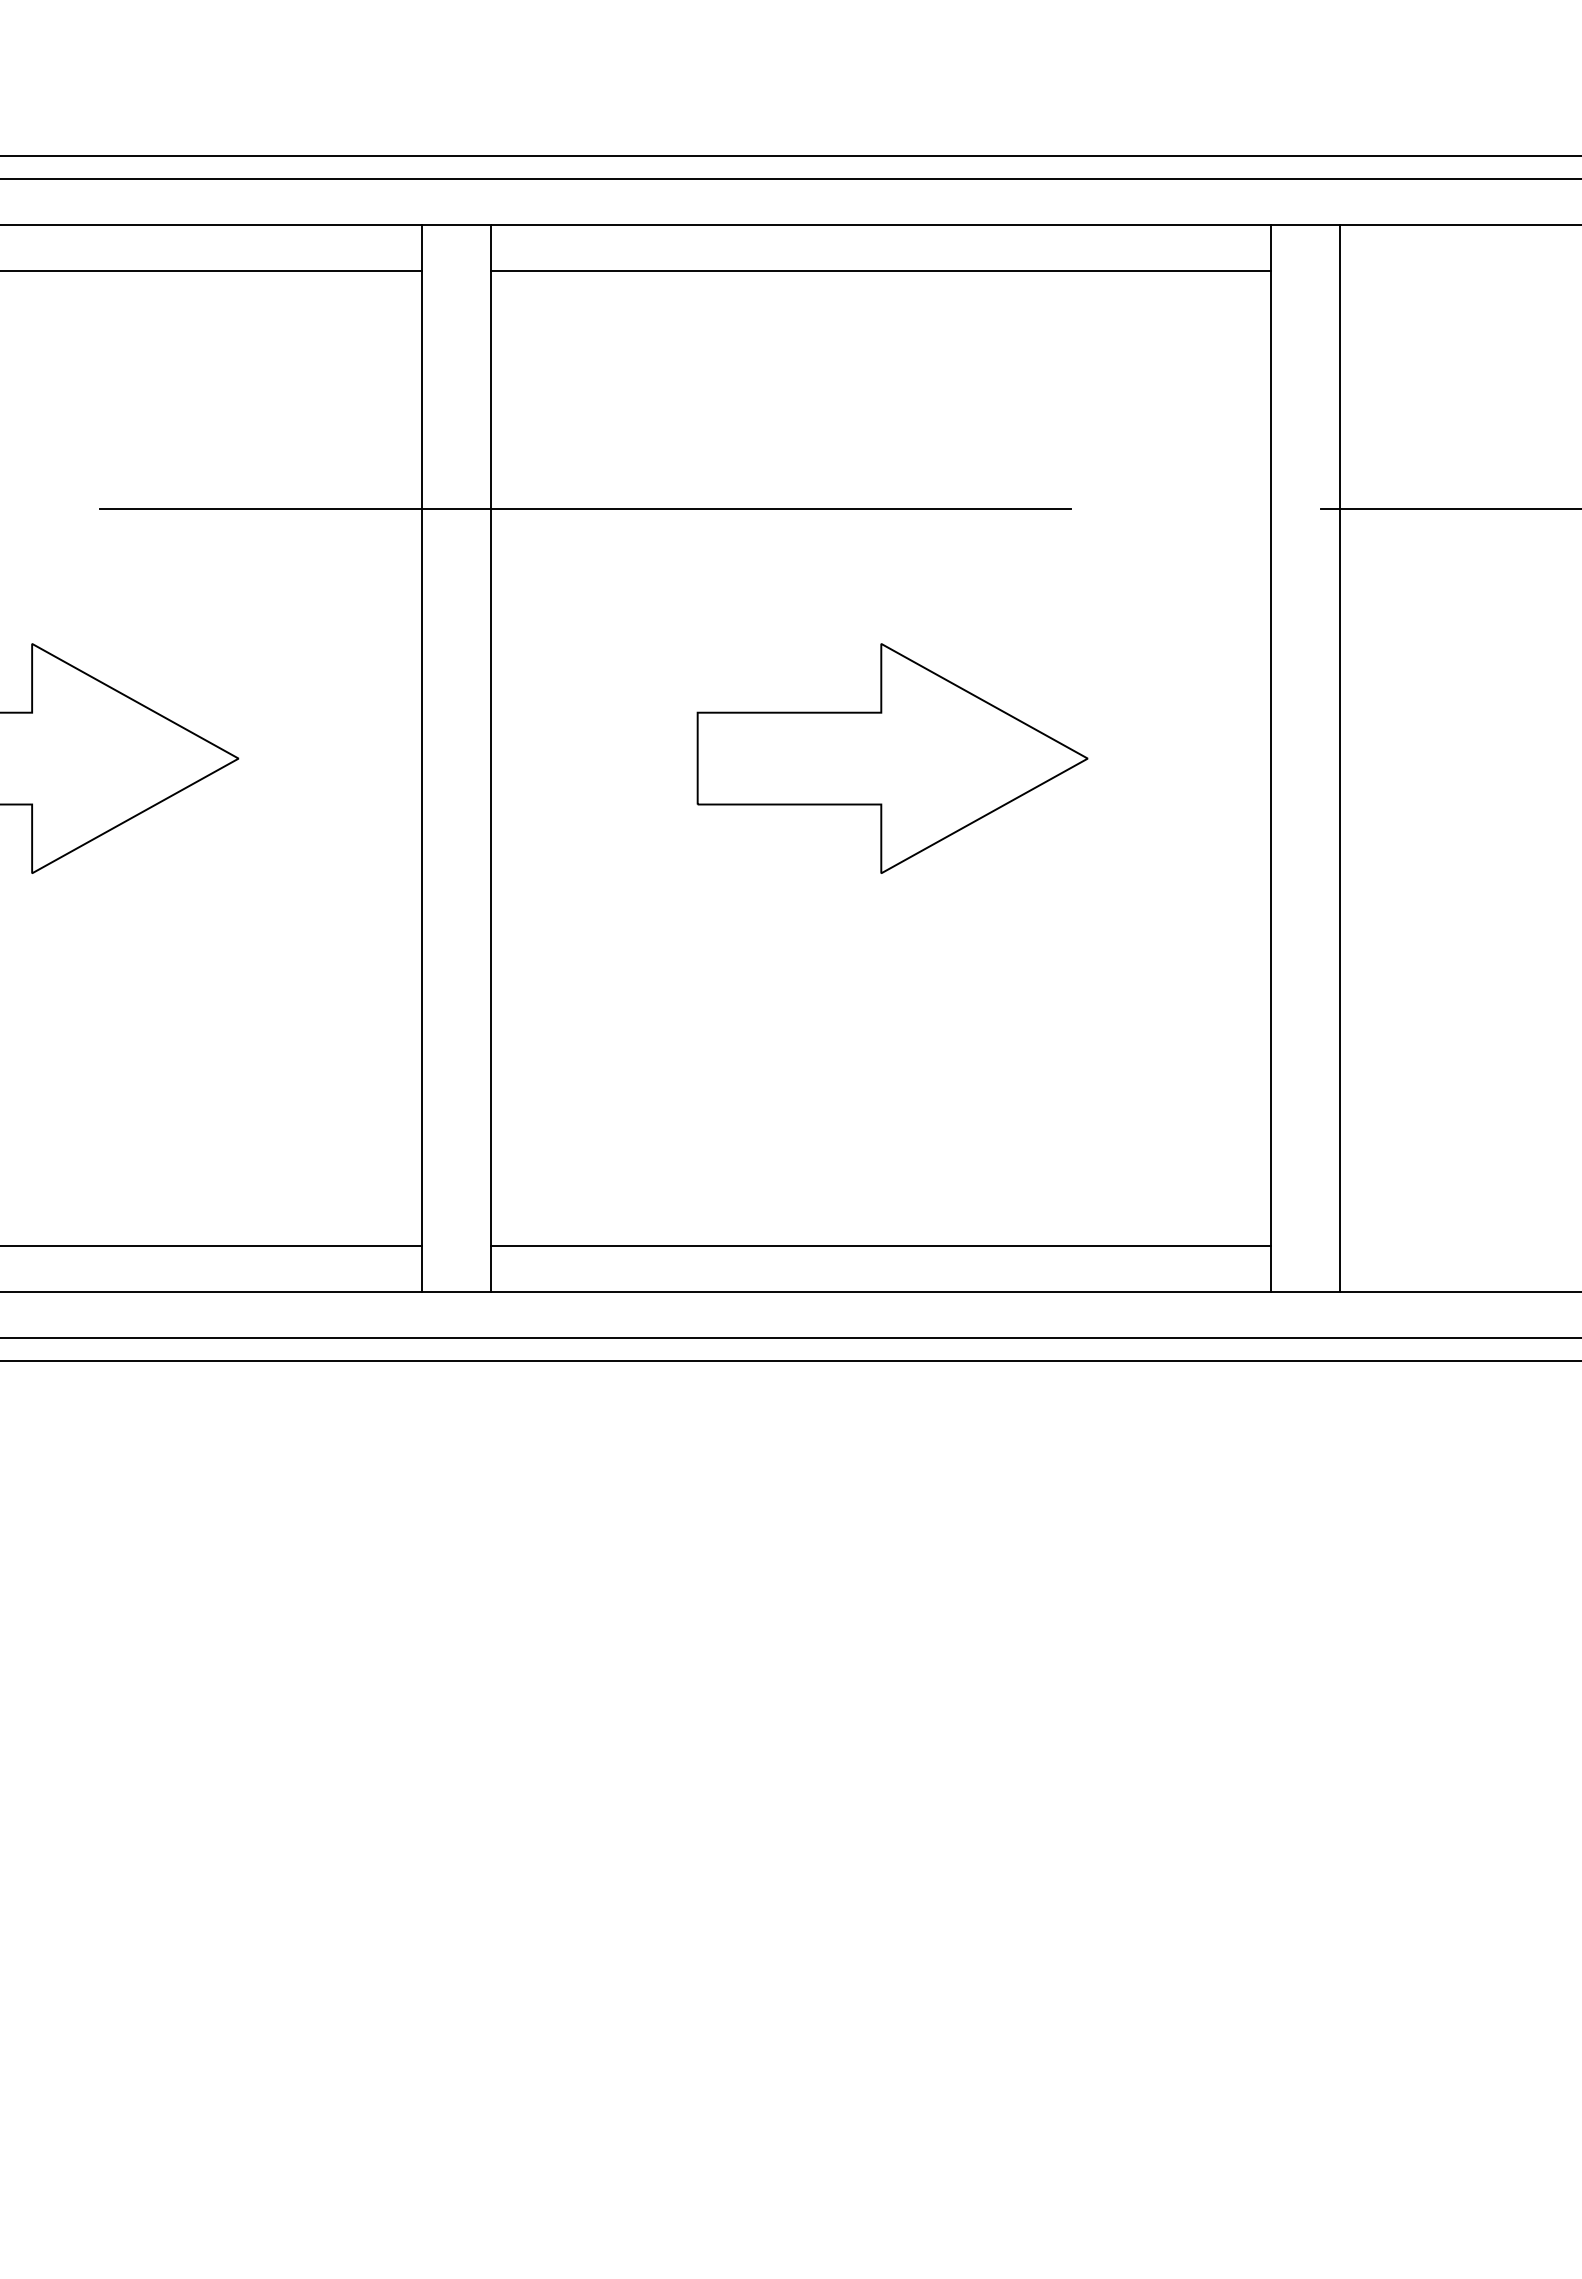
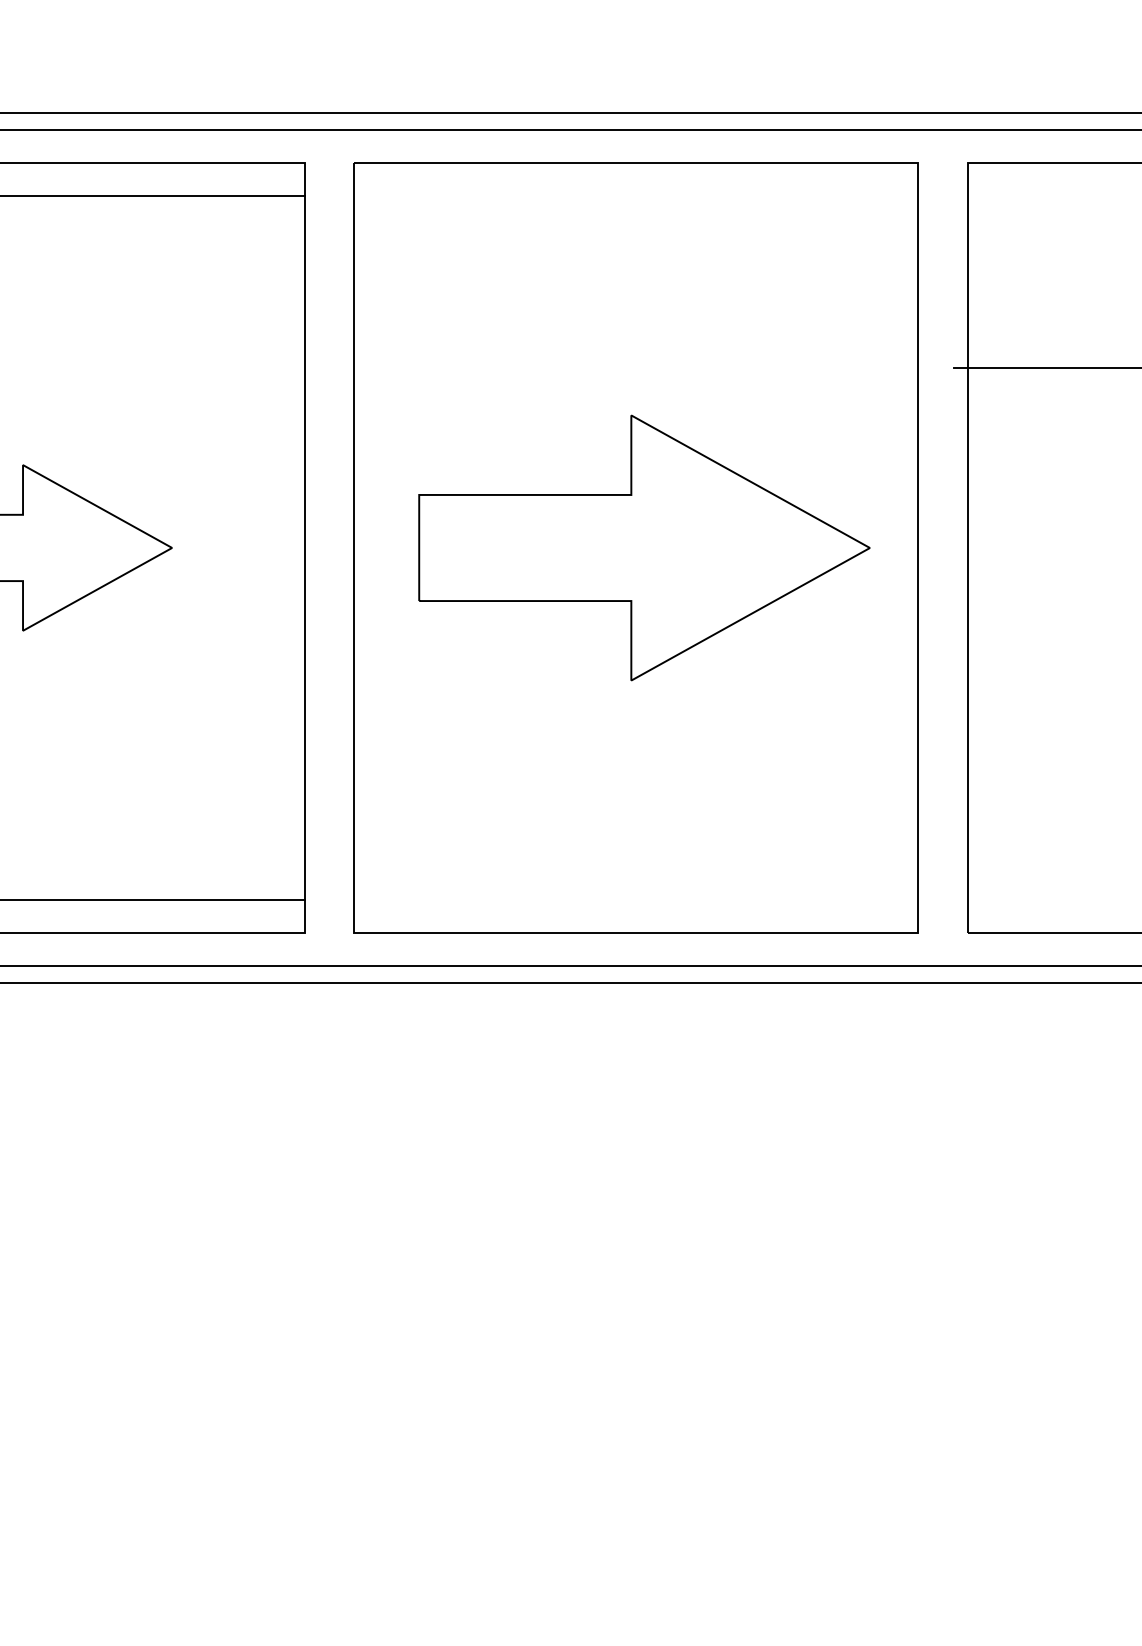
line: (456, 225) -> (329, 163), removed
line: (1305, 225) -> (942, 163), removed
line: (881, 270) -> (636, 195), removed
line: (585, 509) -> (422, 368), removed
part: (892, 758) -> (644, 547), size x1.6
line: (881, 1246) -> (636, 900), removed
line: (456, 1292) -> (329, 933), removed
line: (1305, 1292) -> (942, 933), removed

